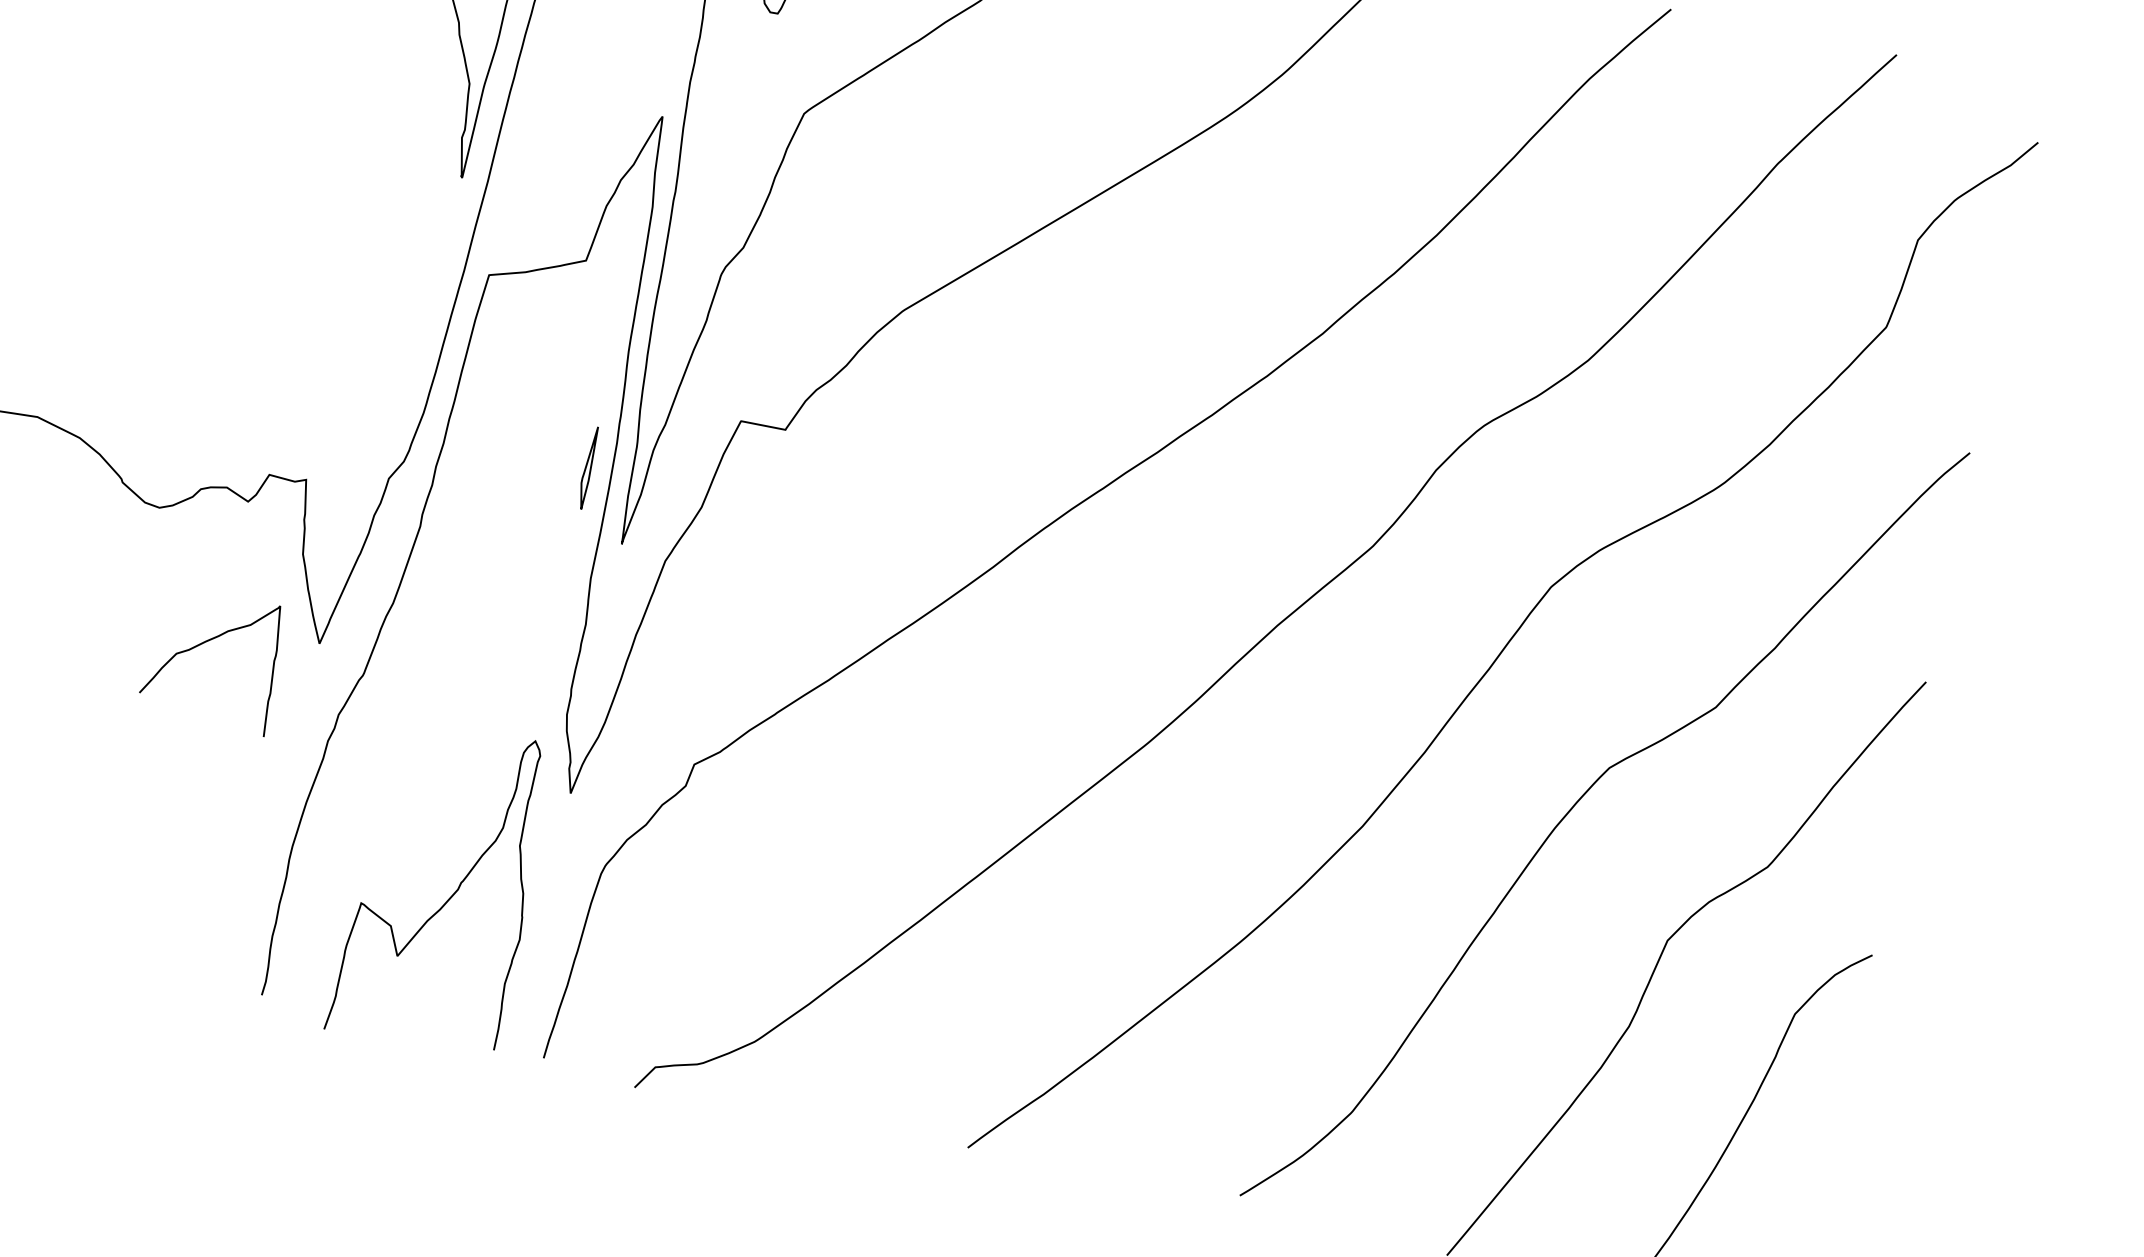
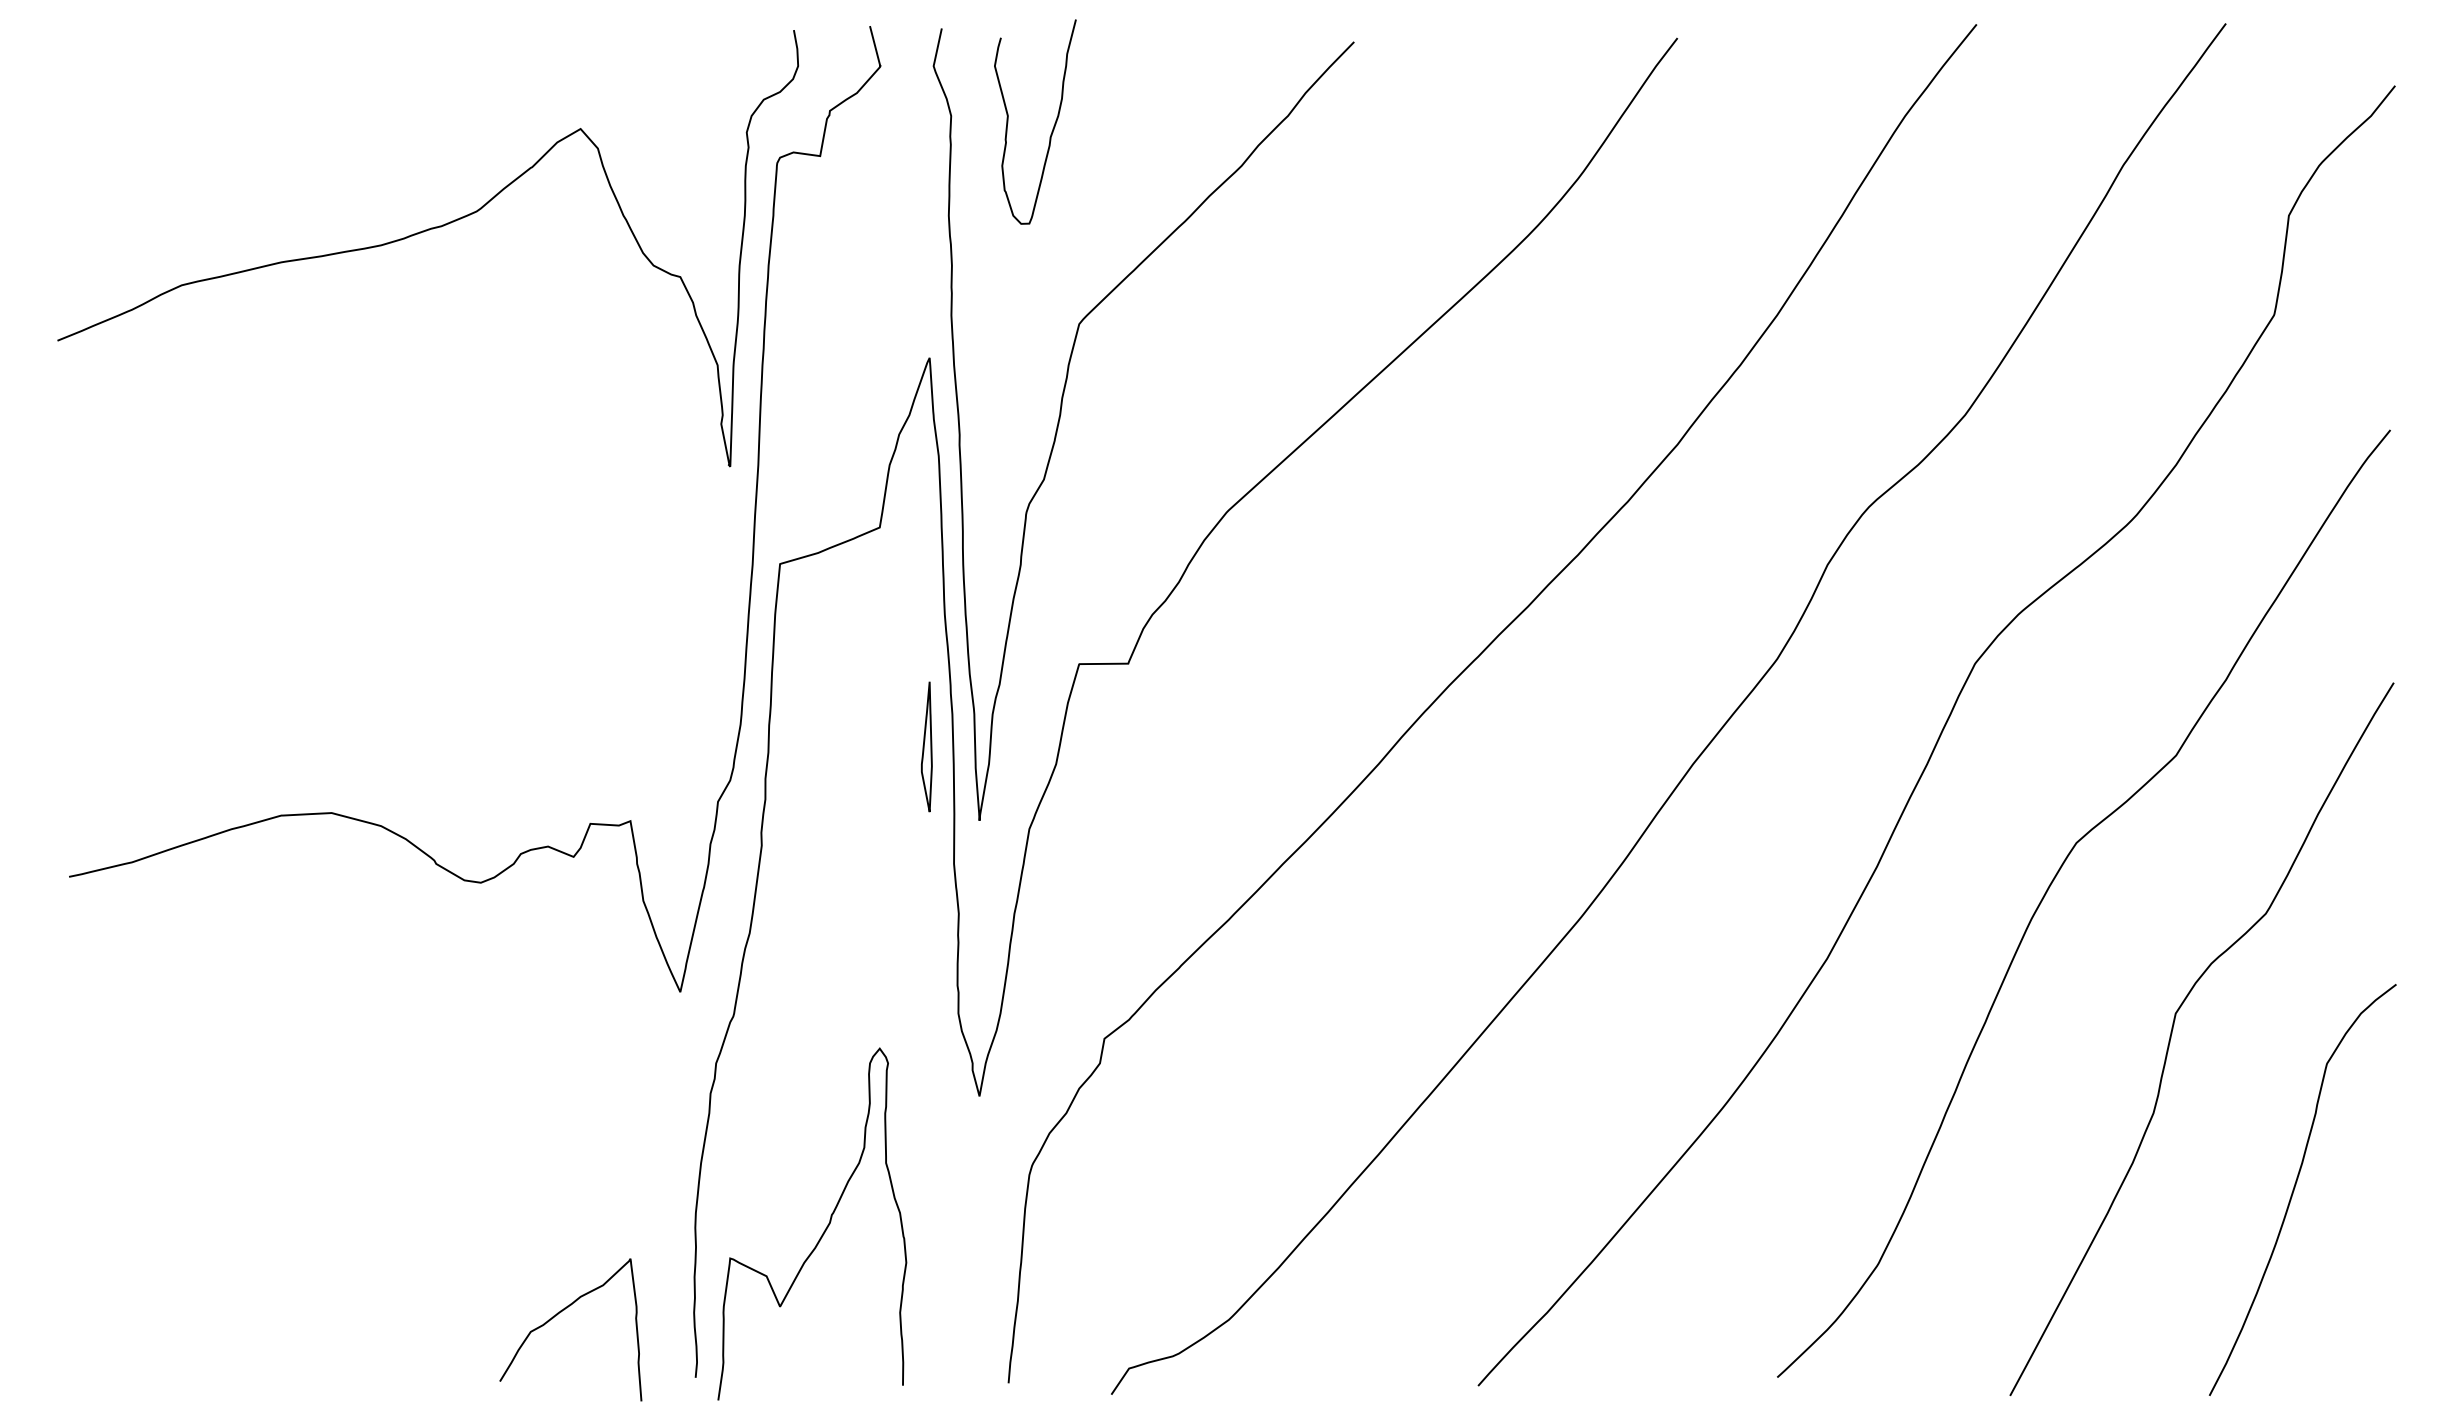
part: (587, 467) -> (926, 746), size x1.43
curve: (203, 643) -> (557, 1315), moved
curve: (450, 896) -> (823, 1231), moved

